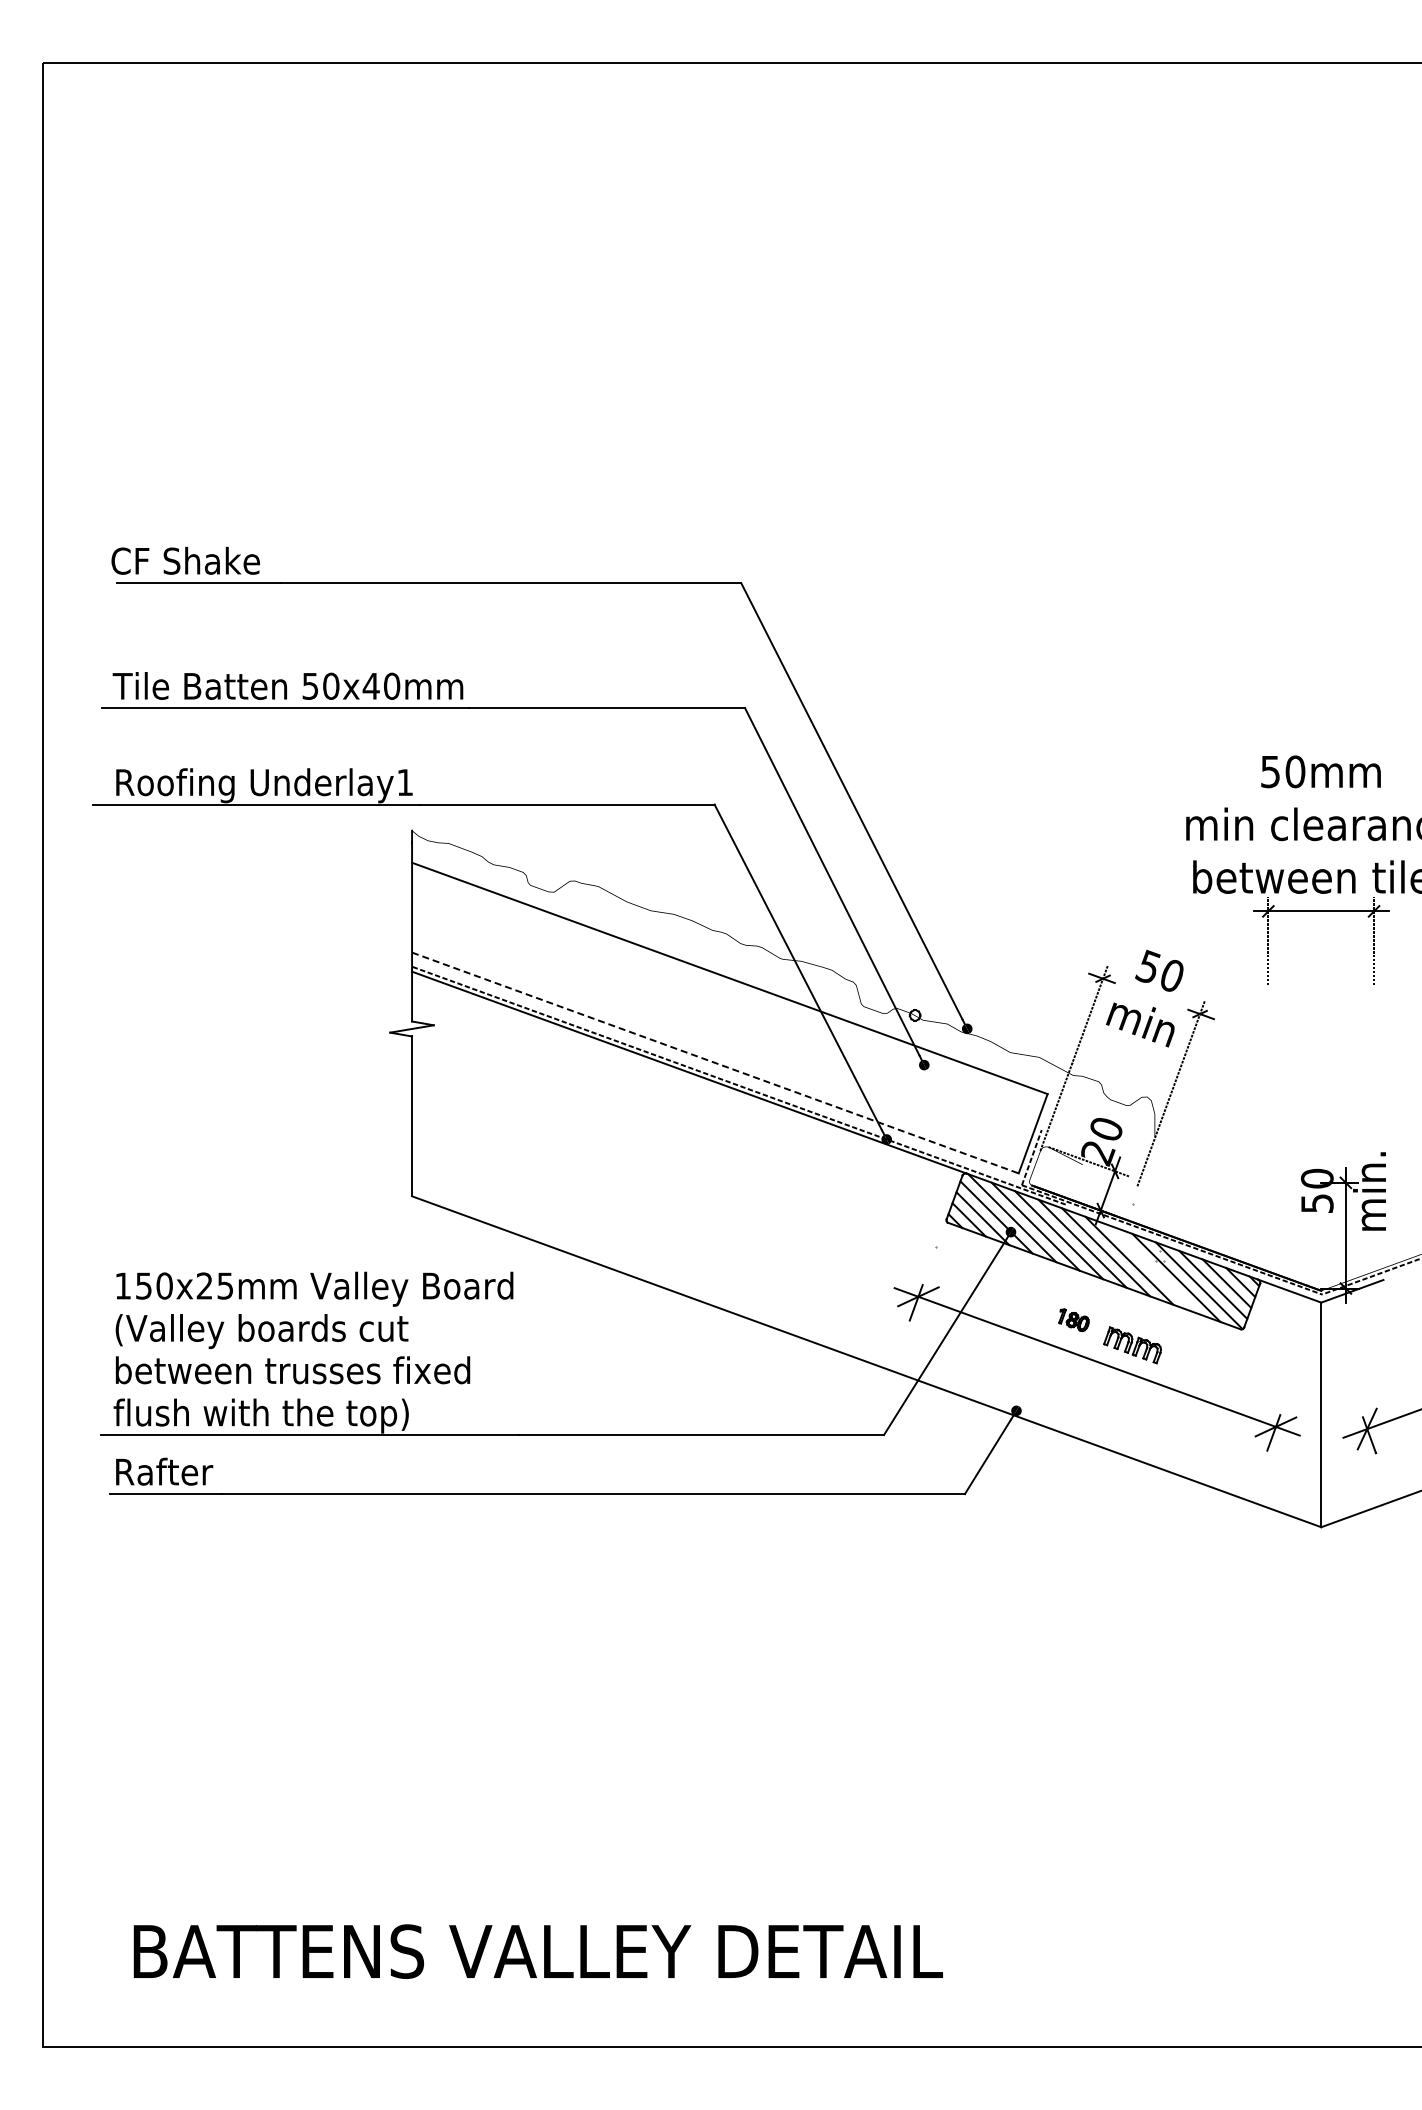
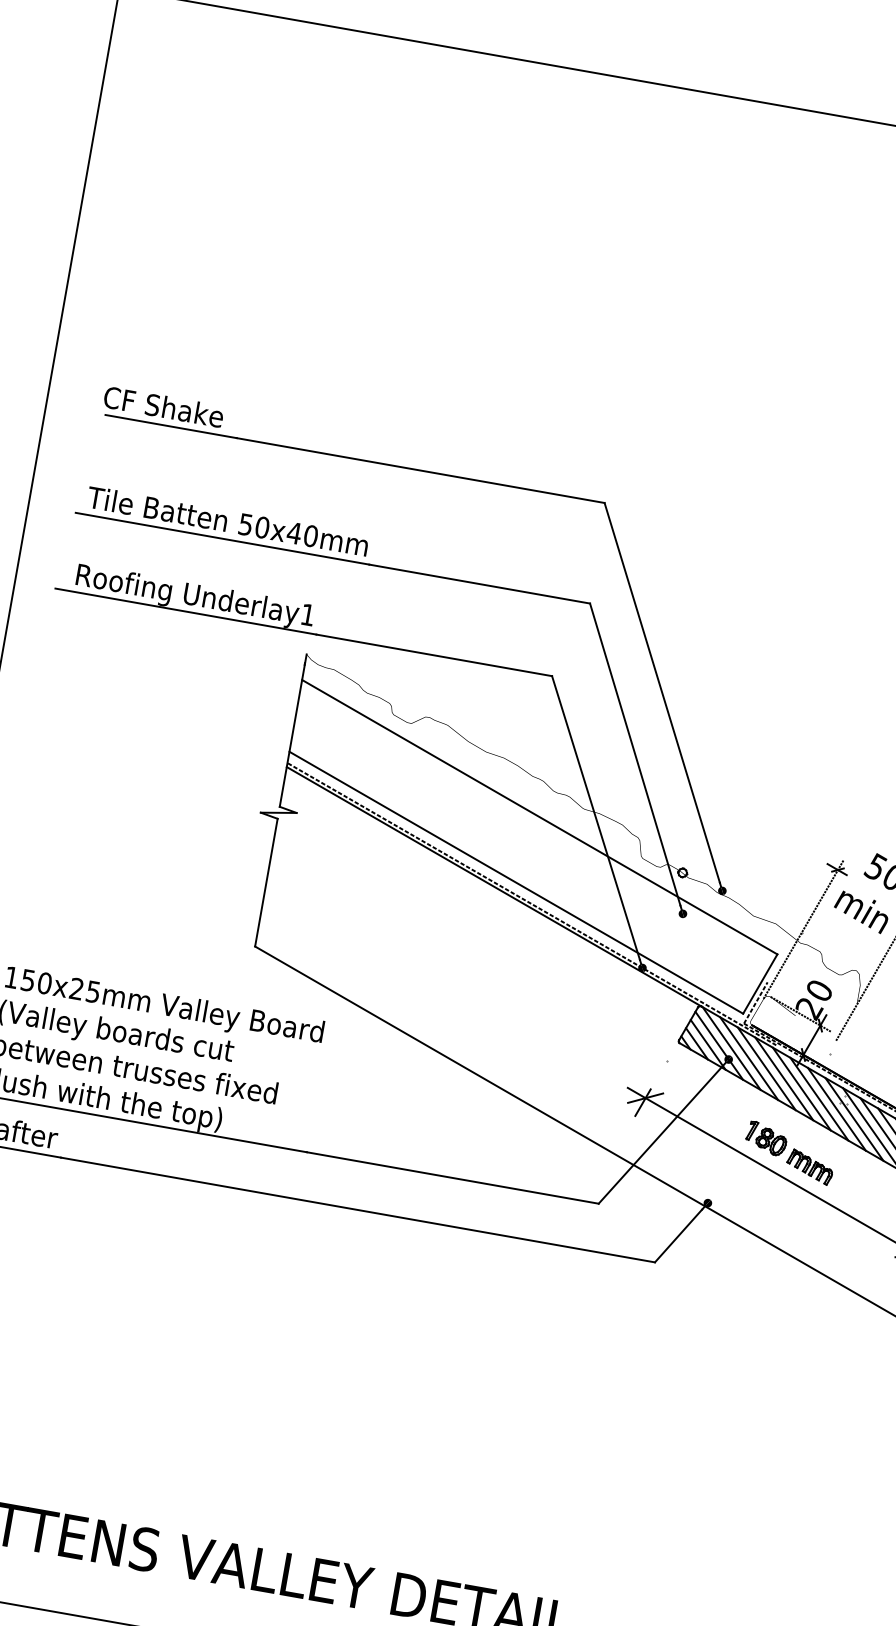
line: (715, 1063) -> (516, 883), dashed -> solid
line: (1153, 1269) -> (837, 1109), added
part: (1073, 1320) -> (766, 1138), size x1.67

